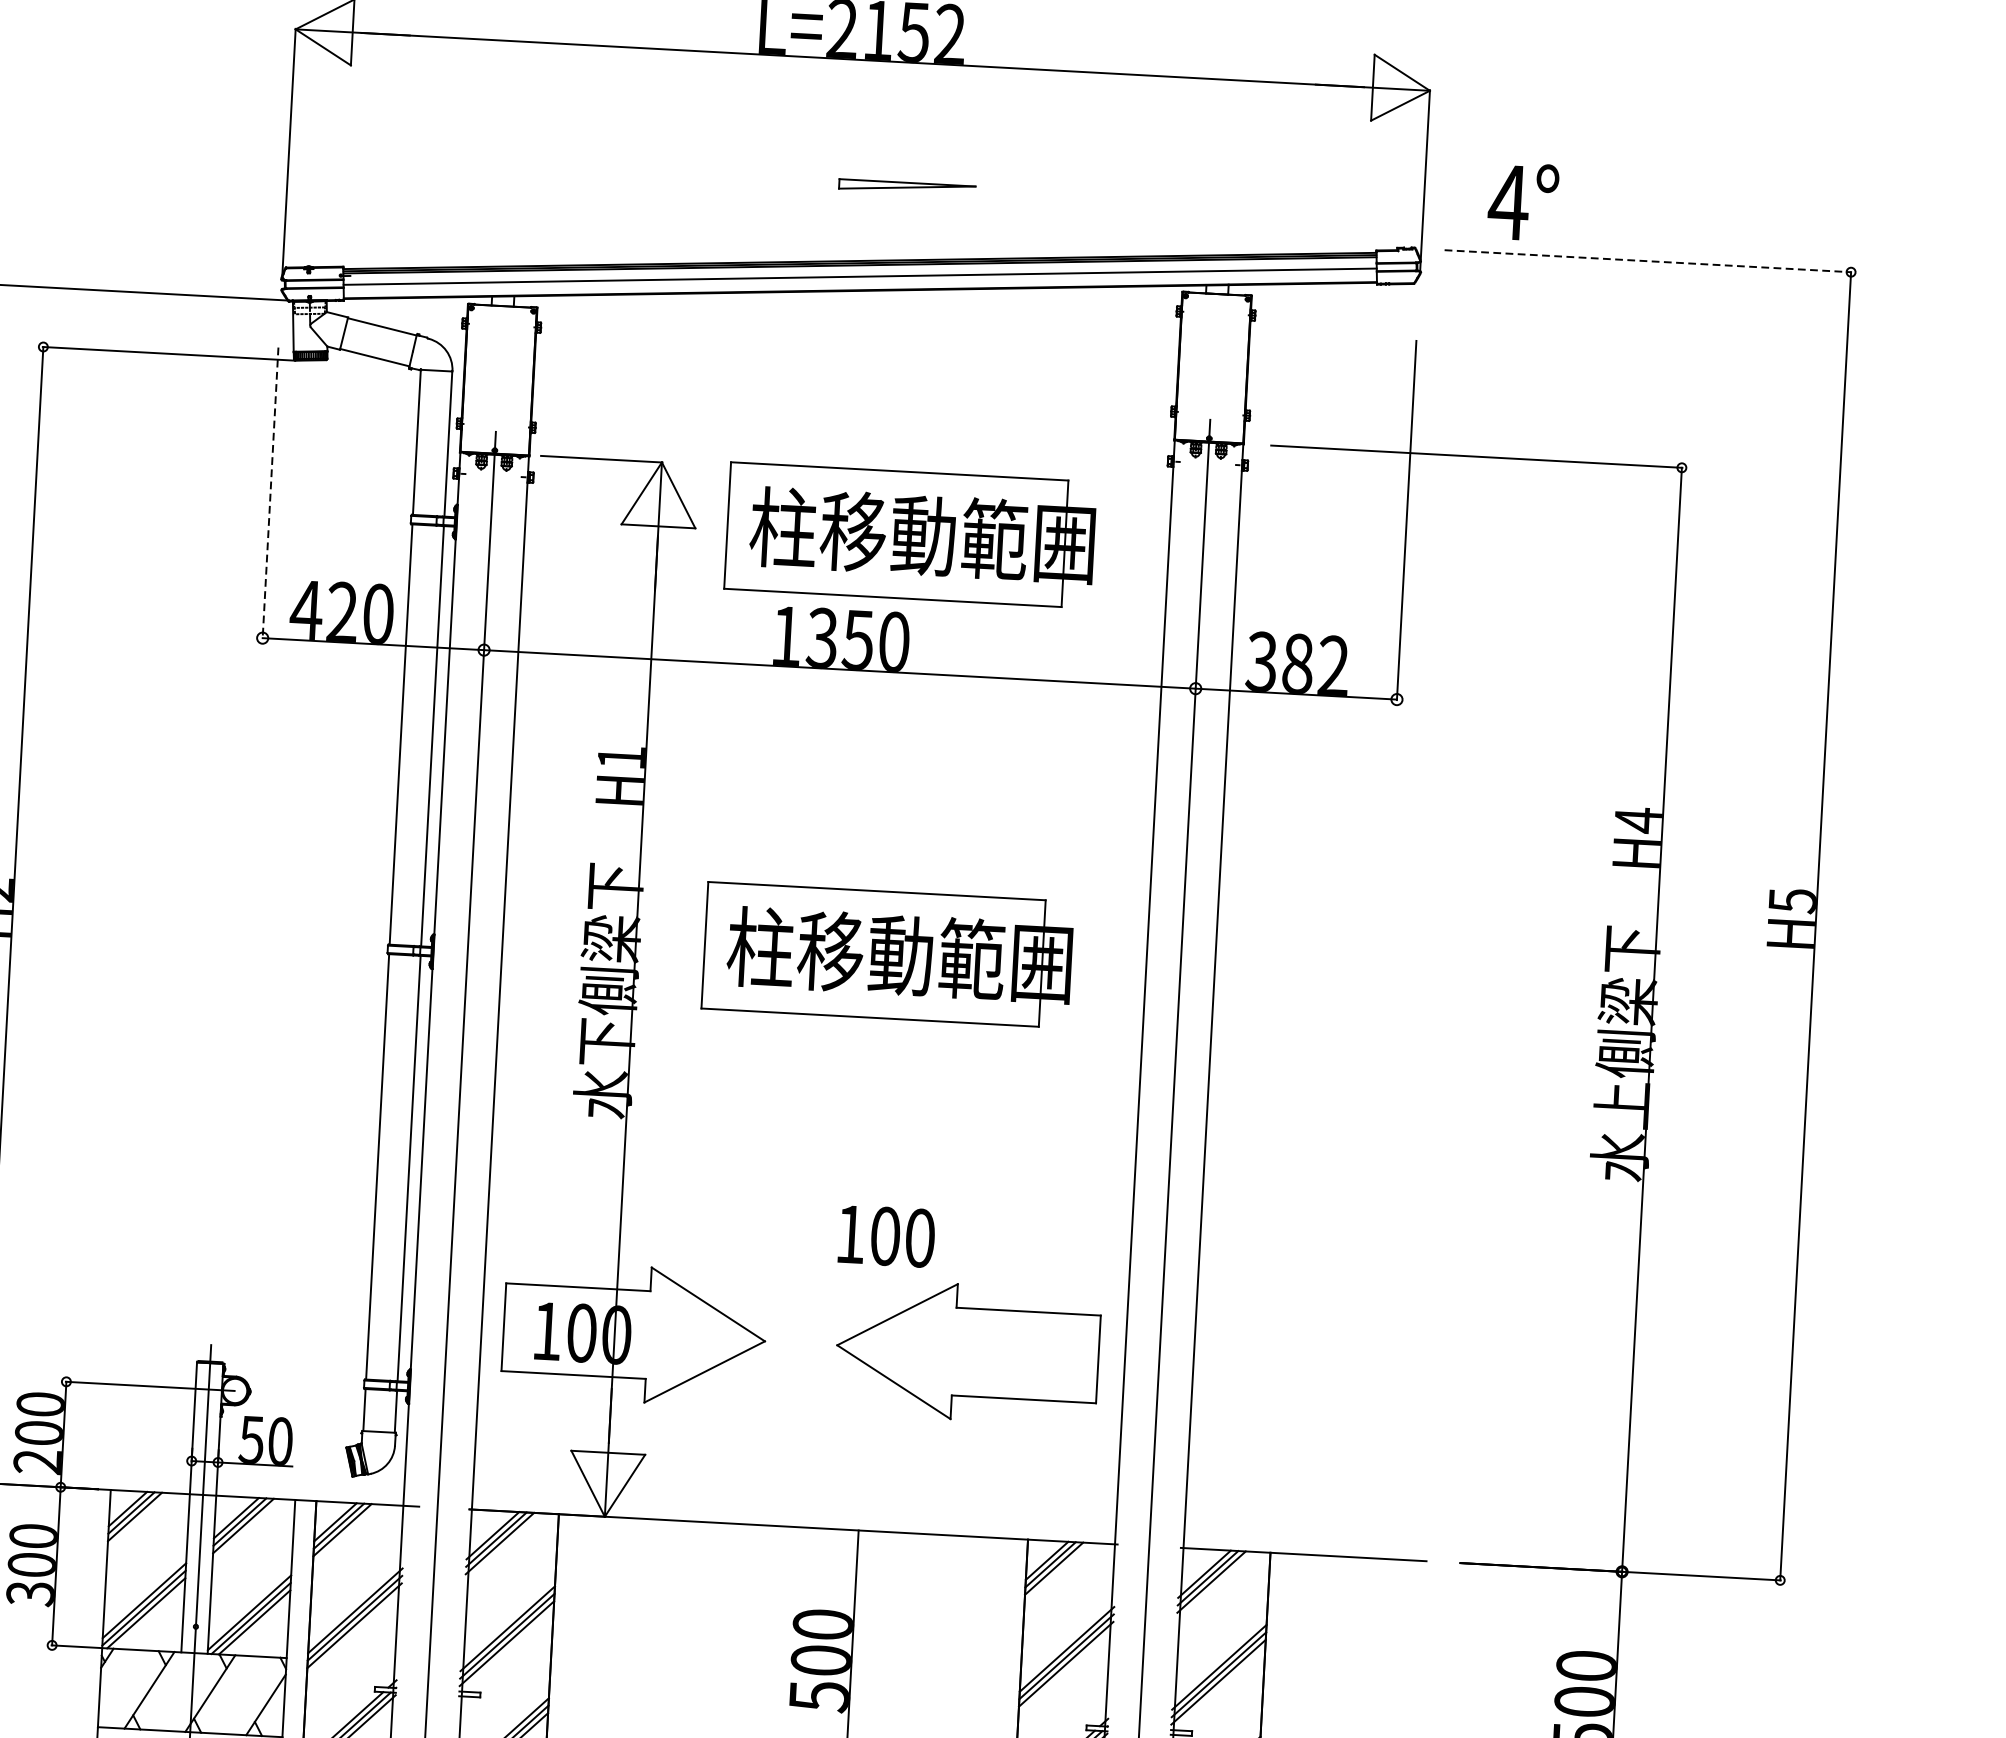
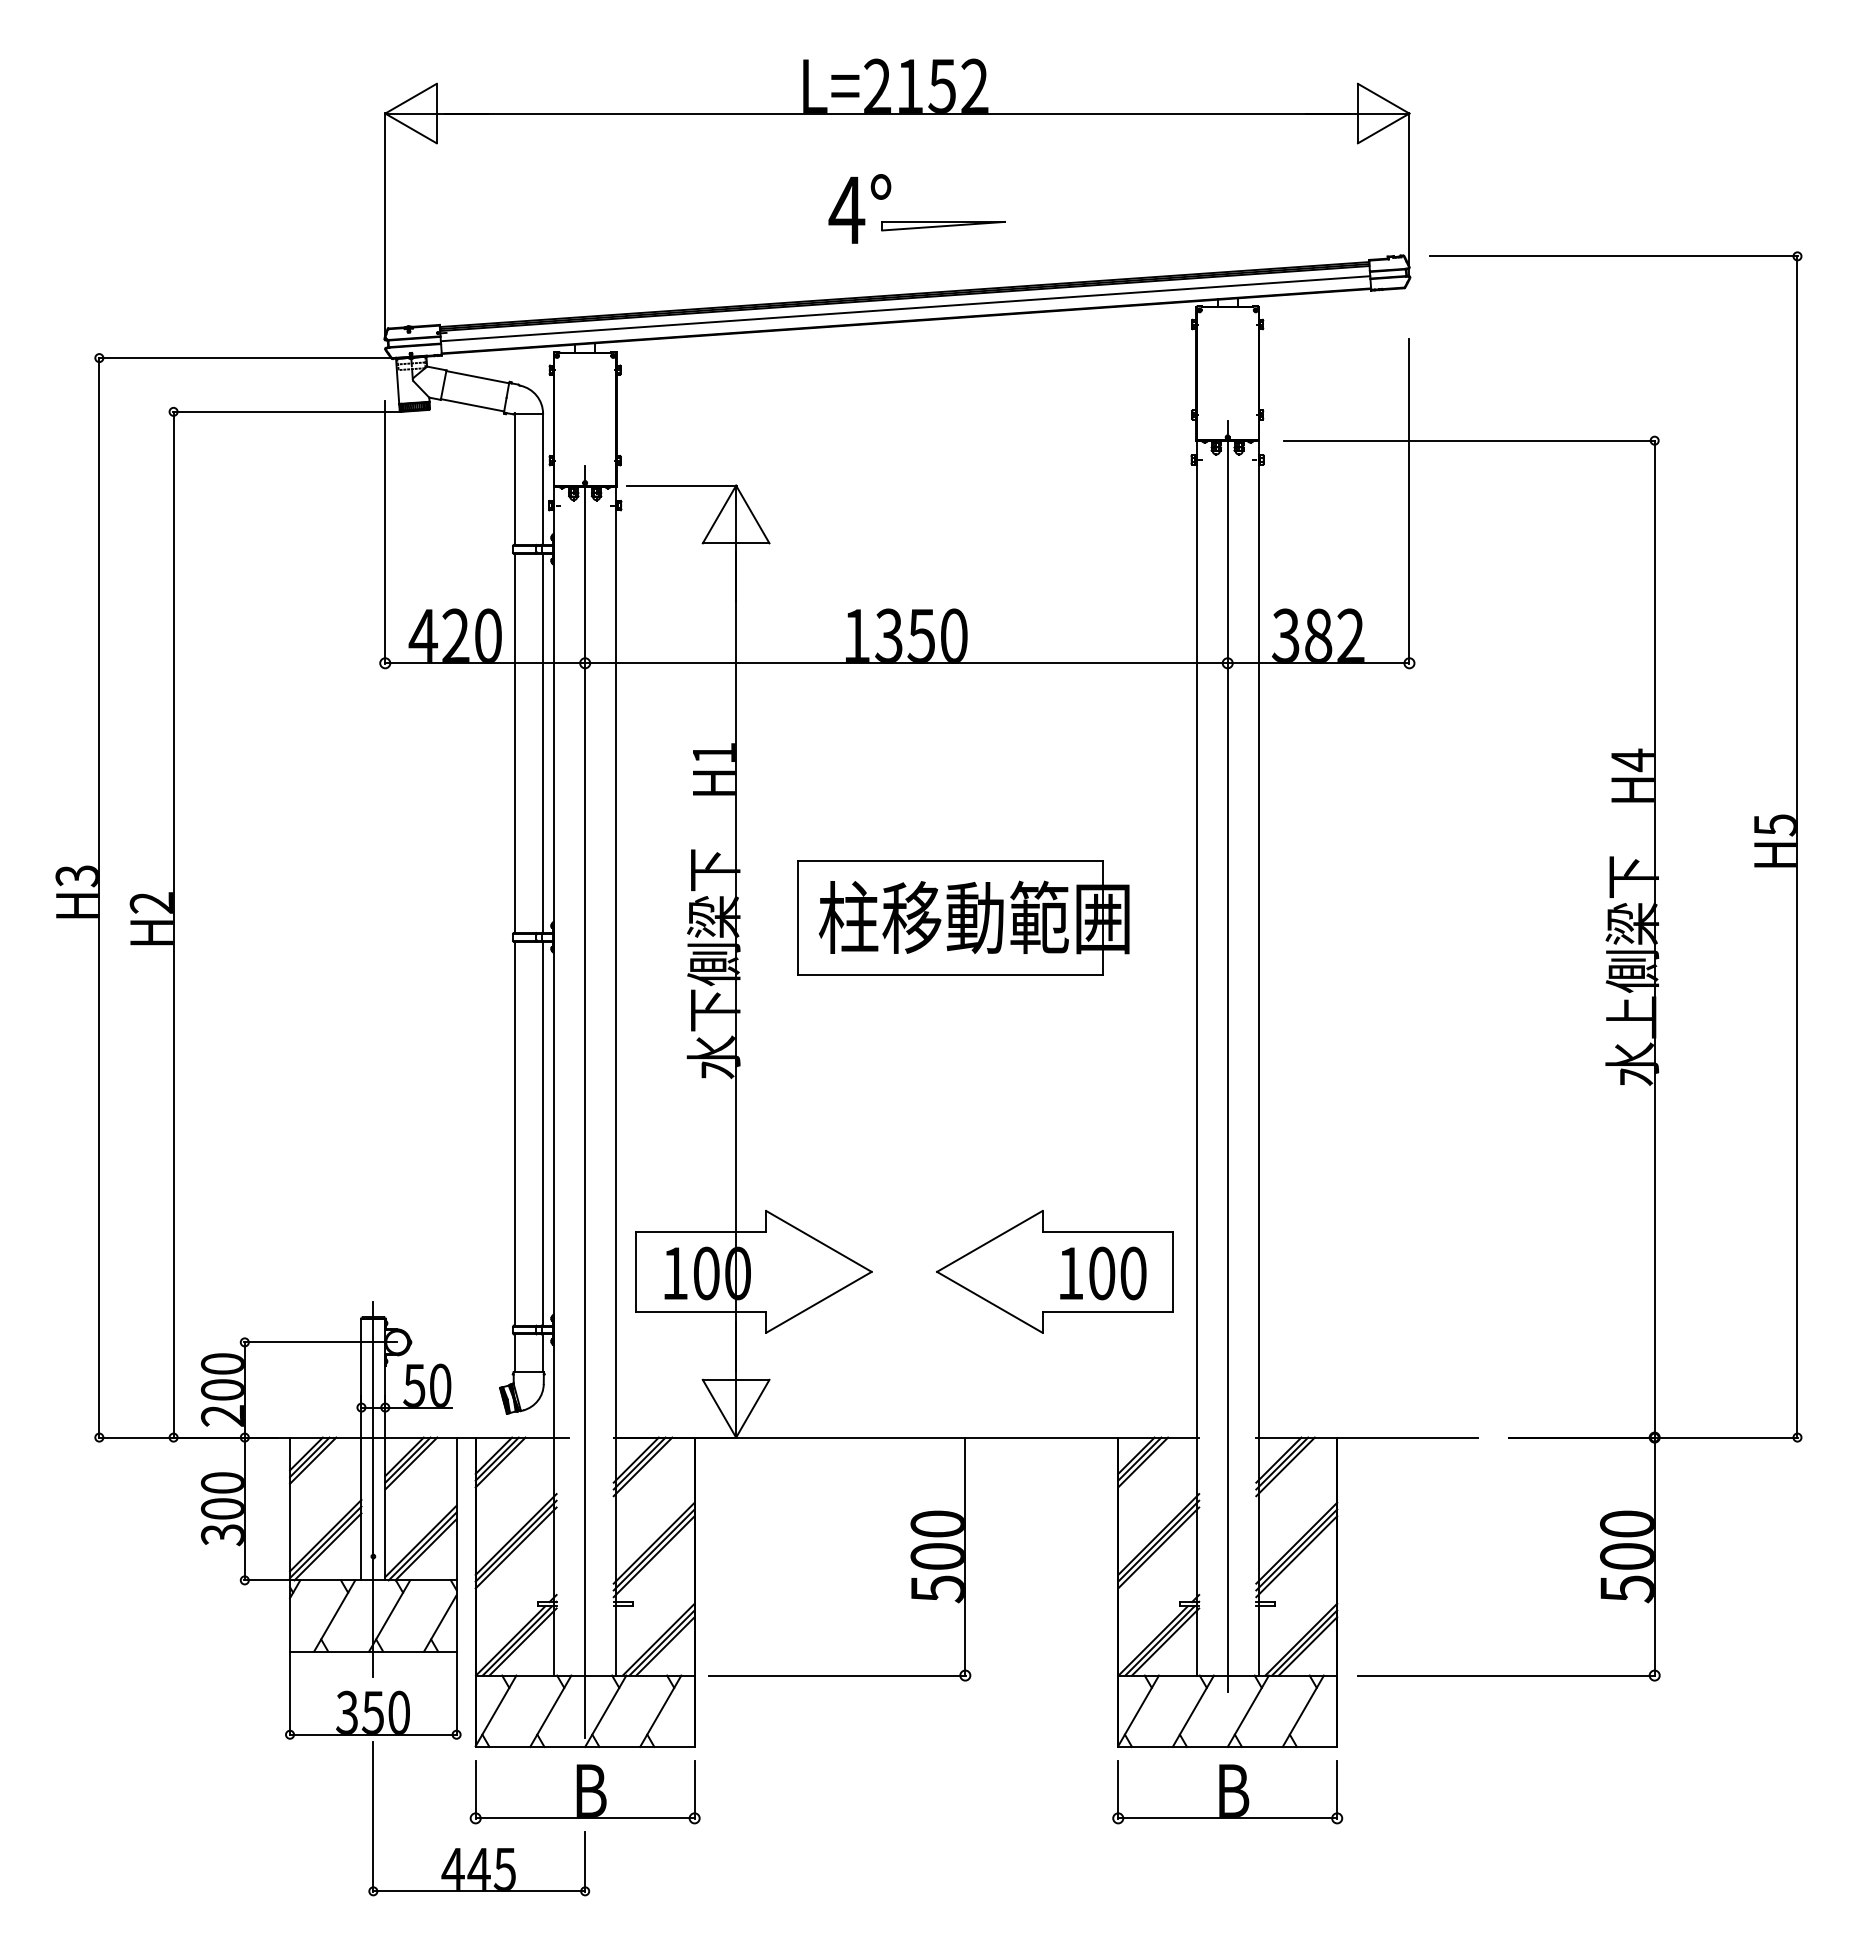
text: (1522, 201) -> (859, 208), moved
line: (1648, 261) -> (1614, 256), dashed -> solid
line: (270, 493) -> (385, 532), dashed -> solid
part: (910, 534) -> (963, 538), removed
text: (886, 1236) -> (1103, 1273), moved

